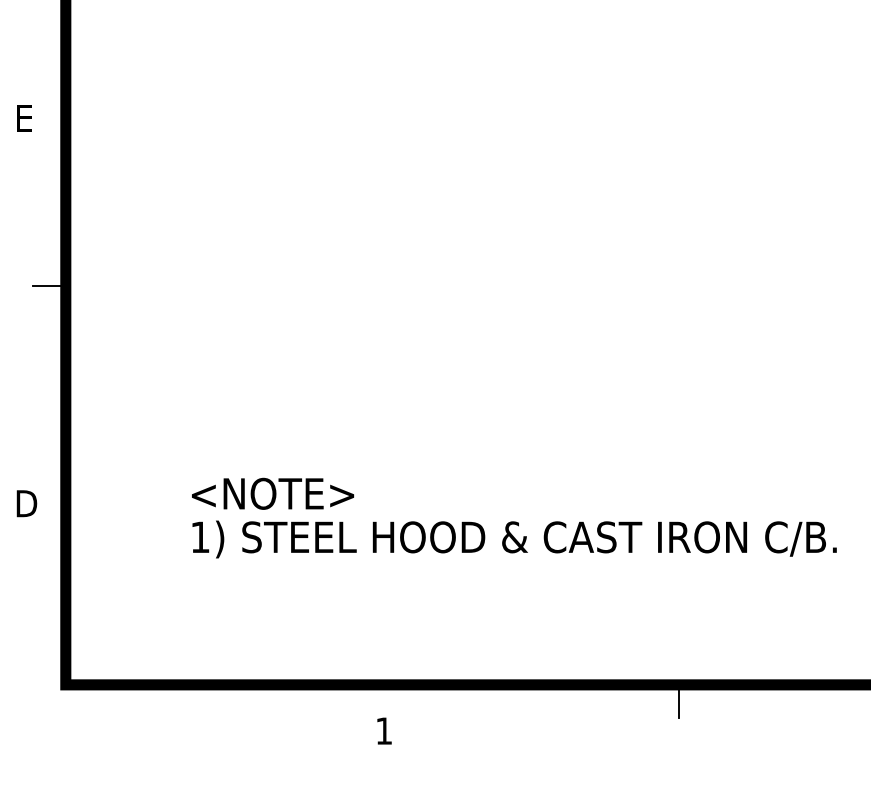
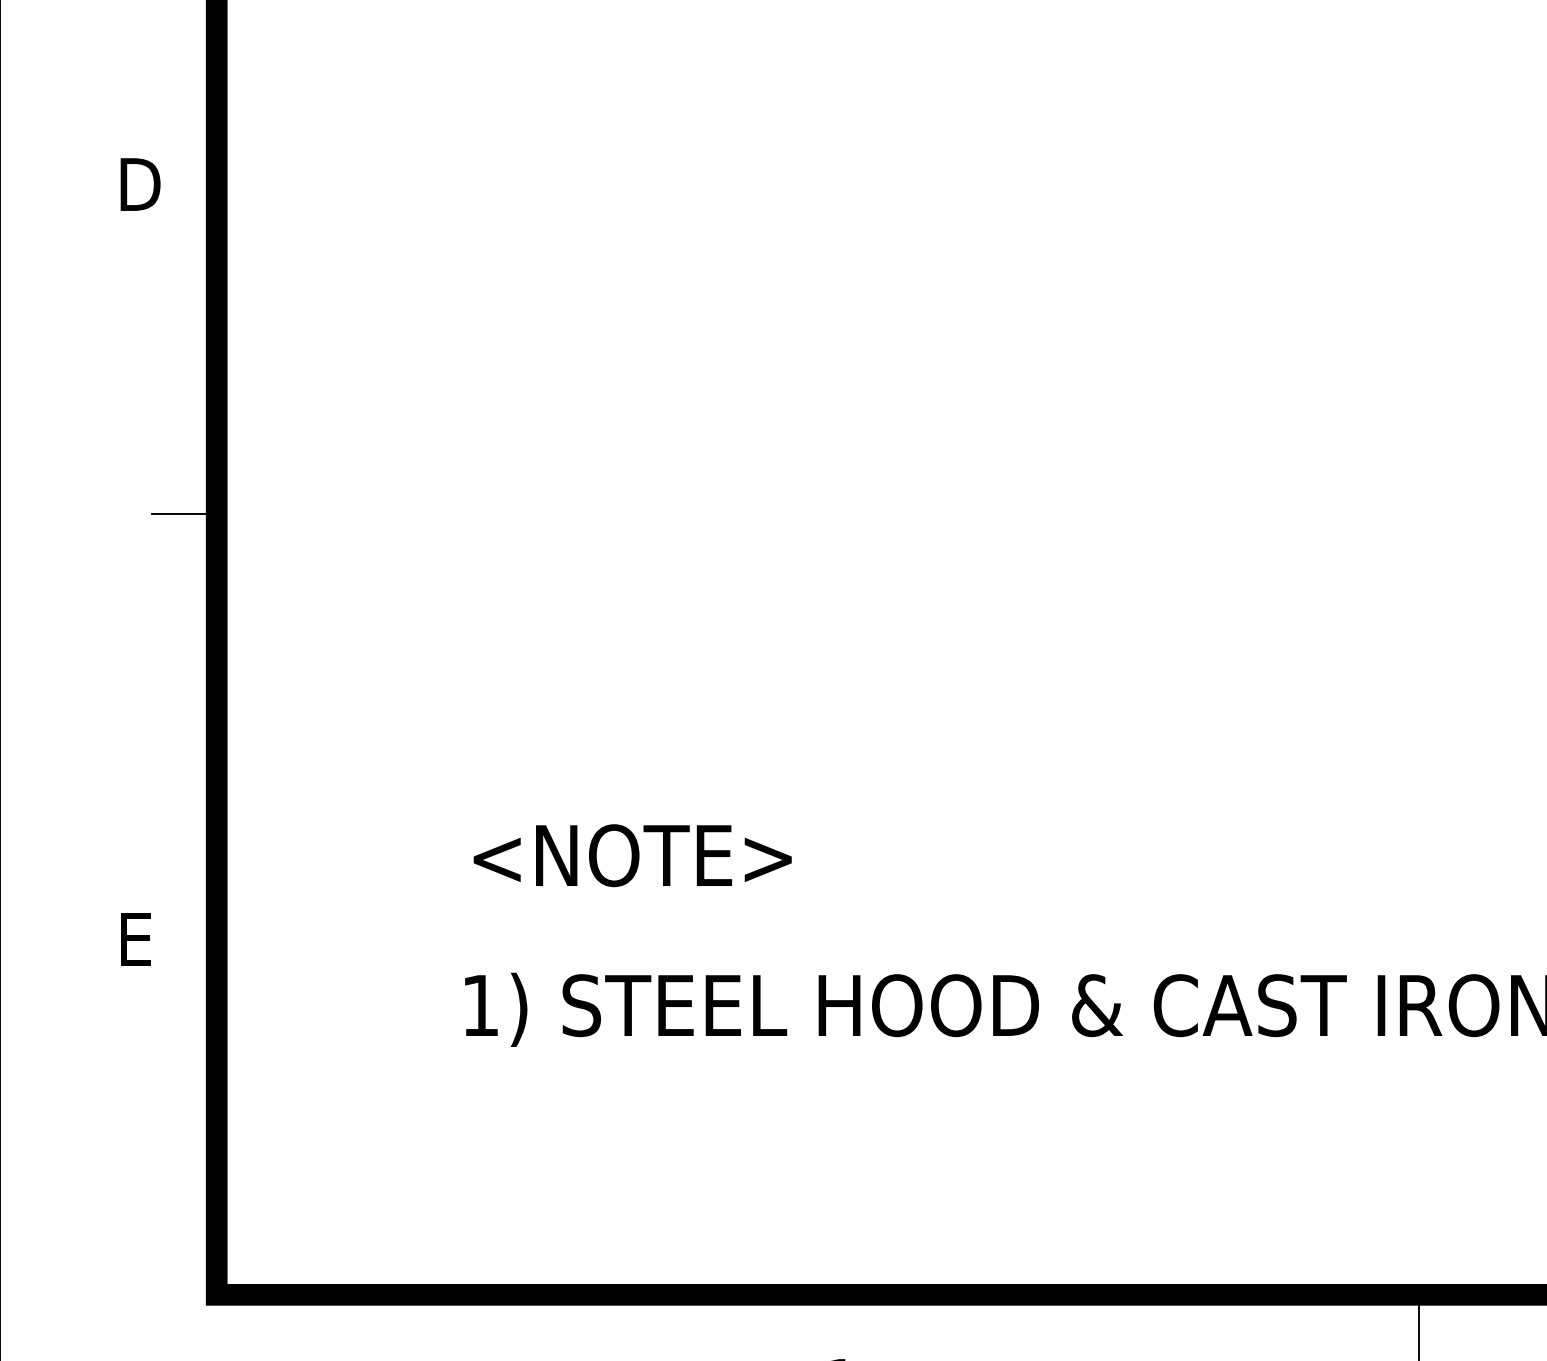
text: (26, 118) -> (139, 184), E -> D
text: (273, 493) -> (633, 854), moved
text: (26, 503) -> (139, 939), D -> E

